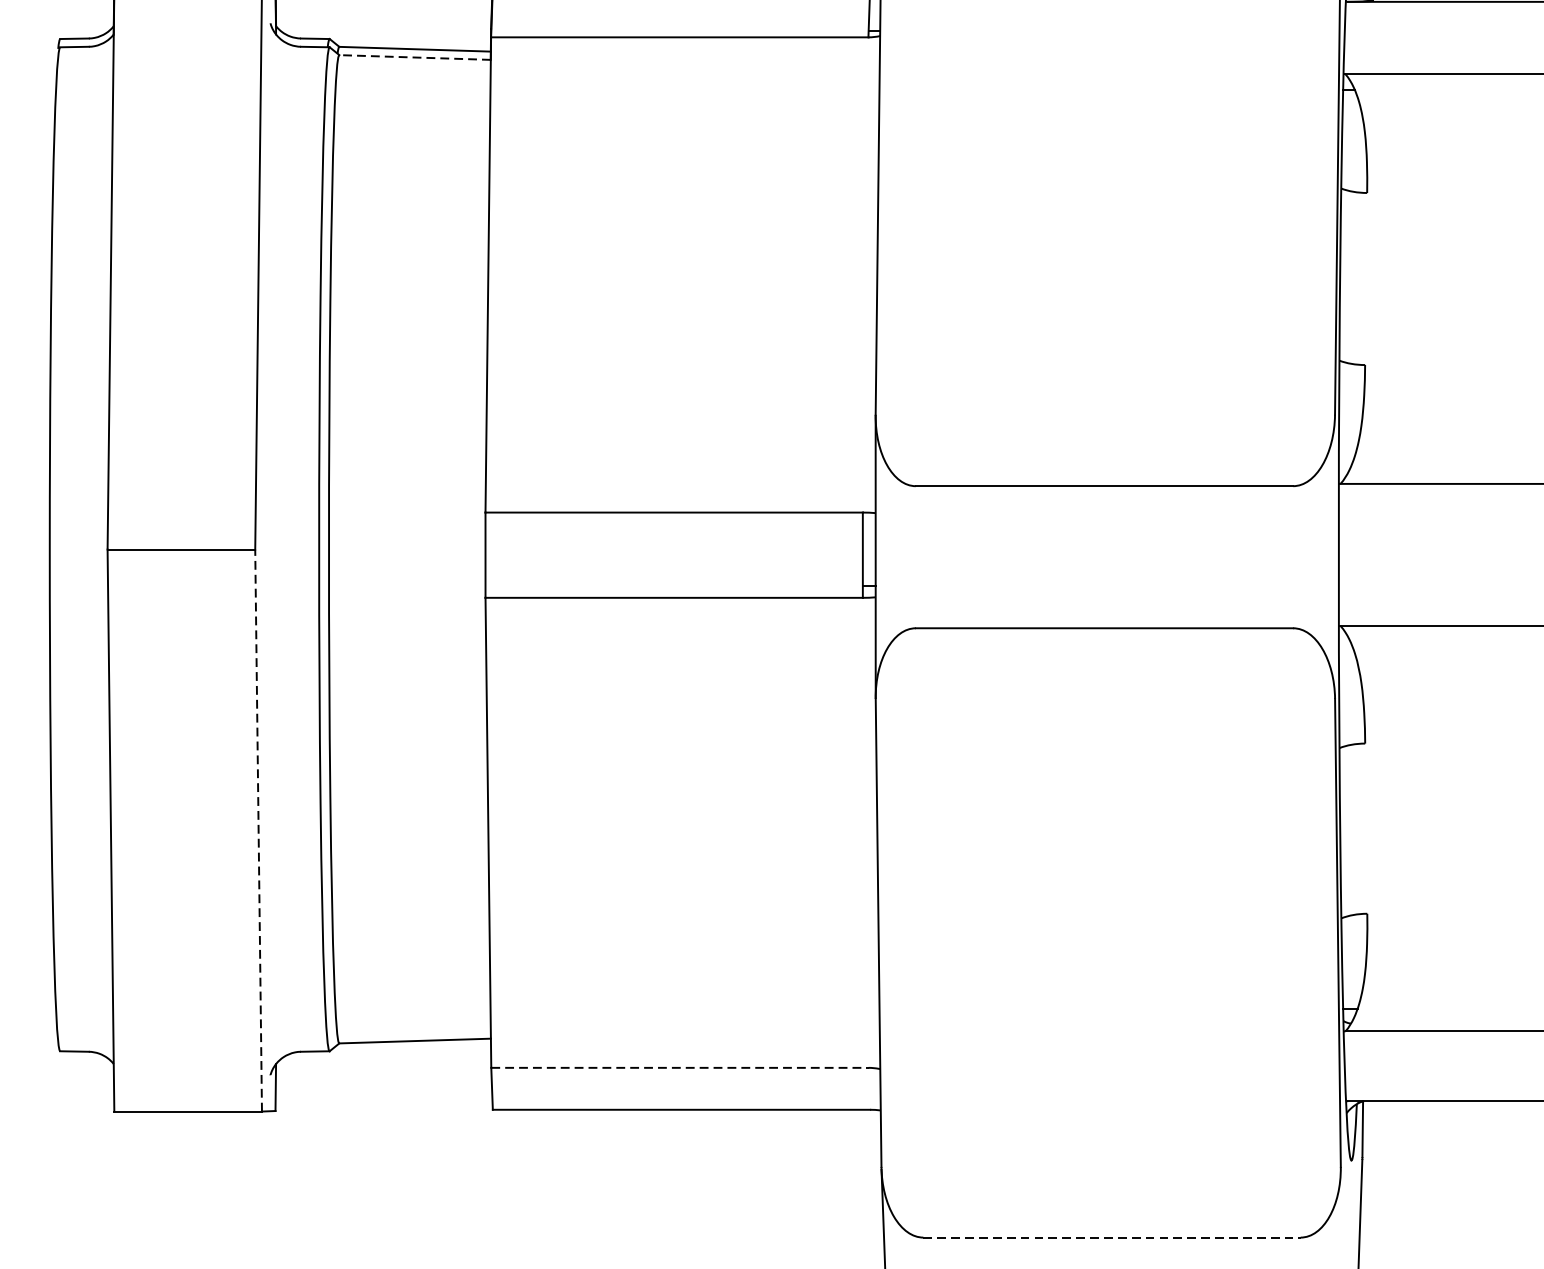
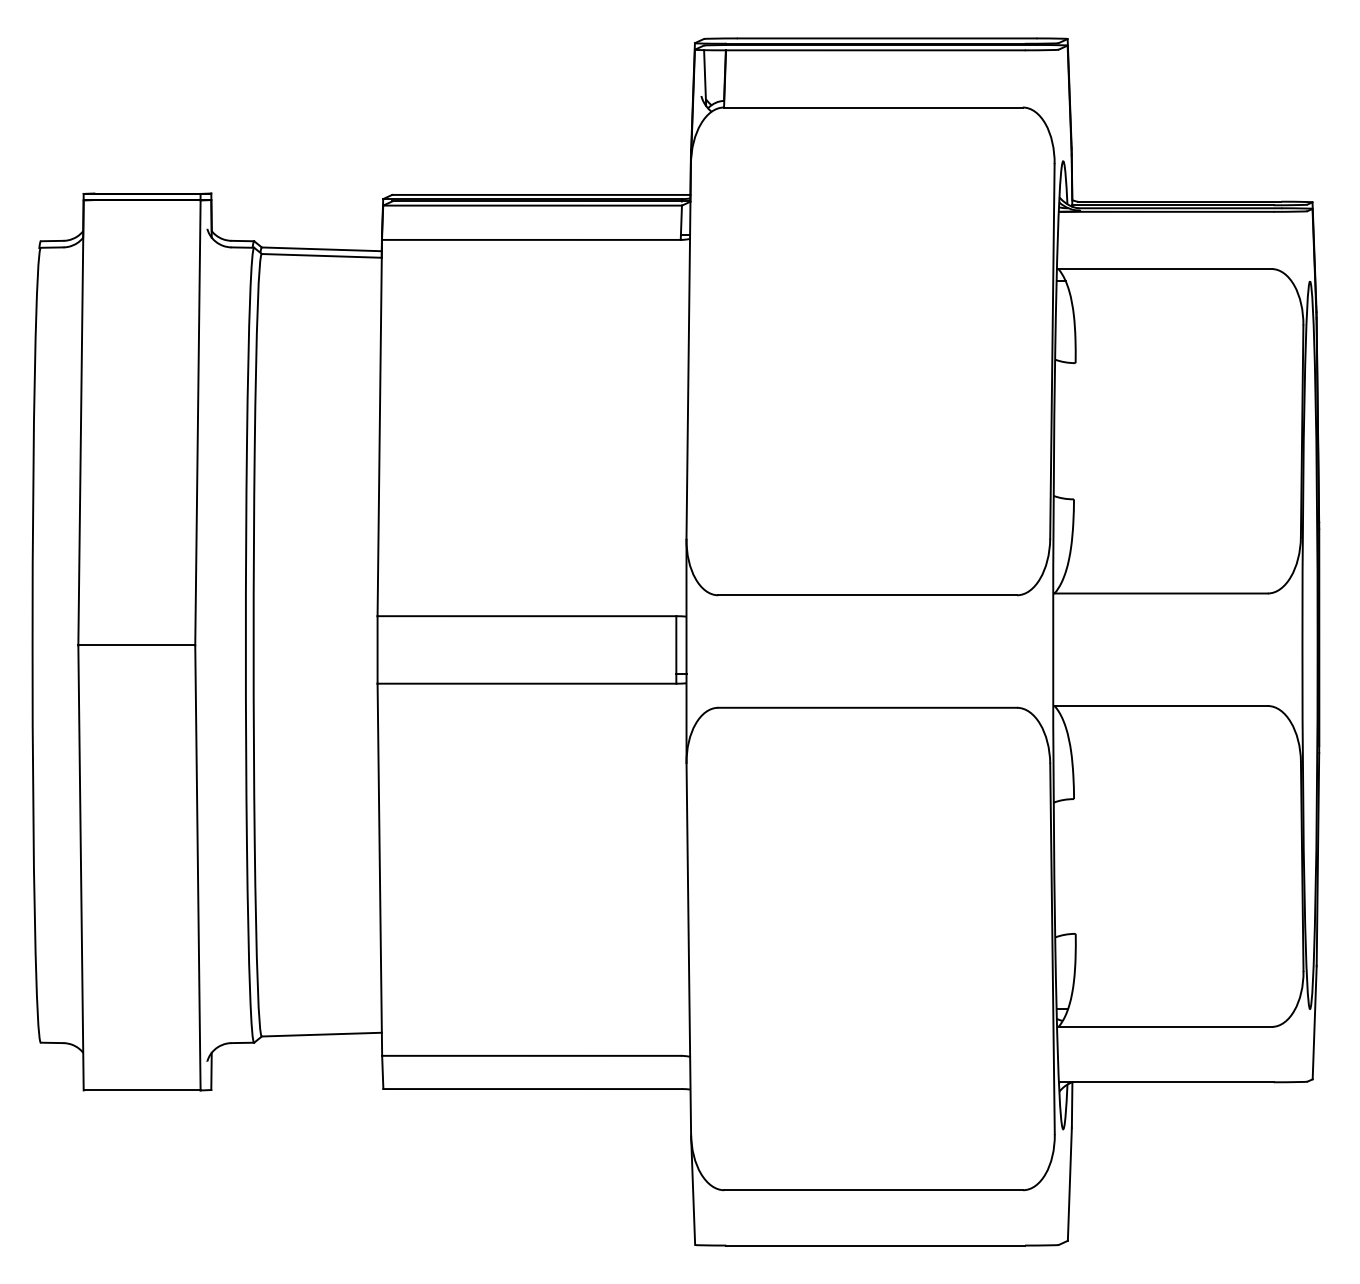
line: (414, 57) -> (321, 255), dashed -> solid
line: (258, 829) -> (197, 867), dashed -> solid
line: (681, 1067) -> (532, 1055), dashed -> solid
line: (1113, 1237) -> (874, 1190), dashed -> solid

